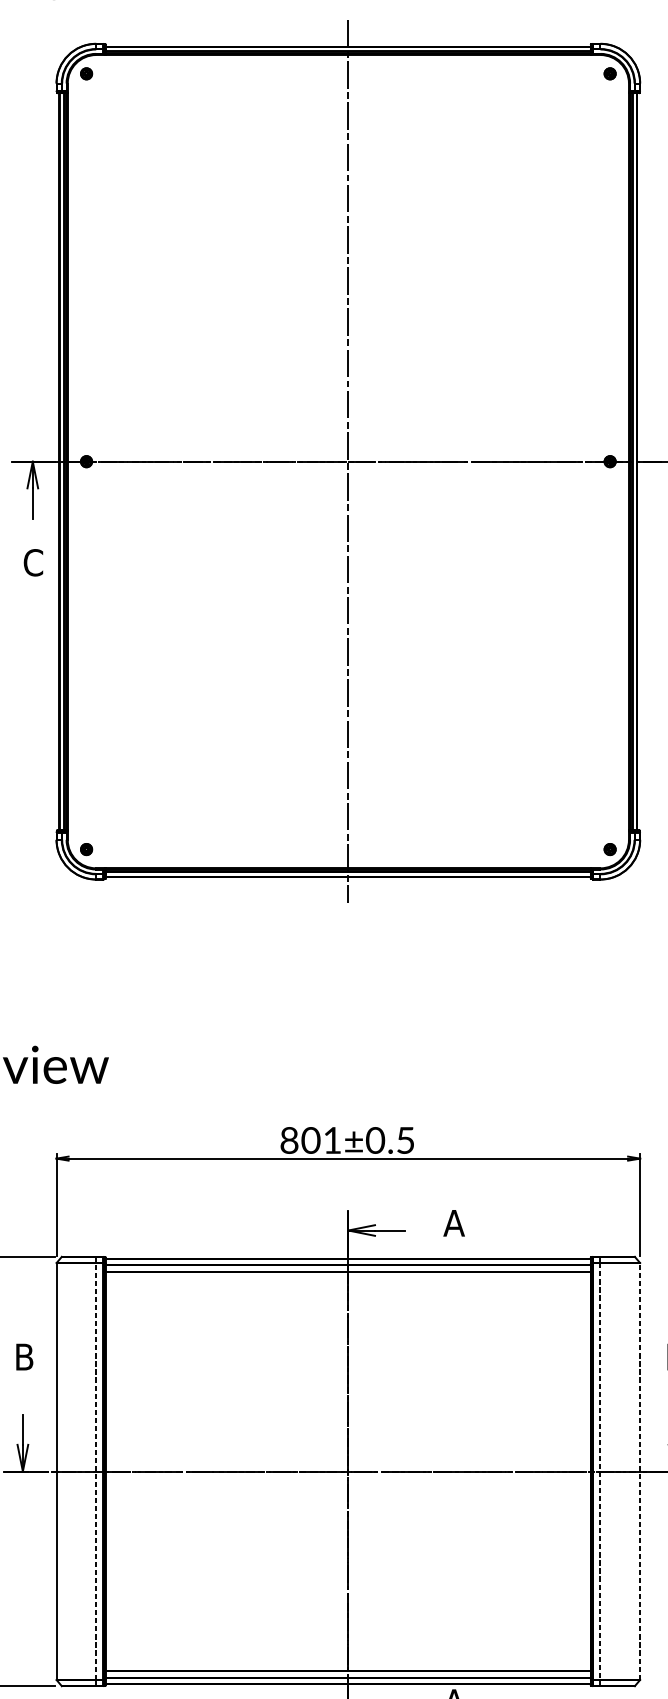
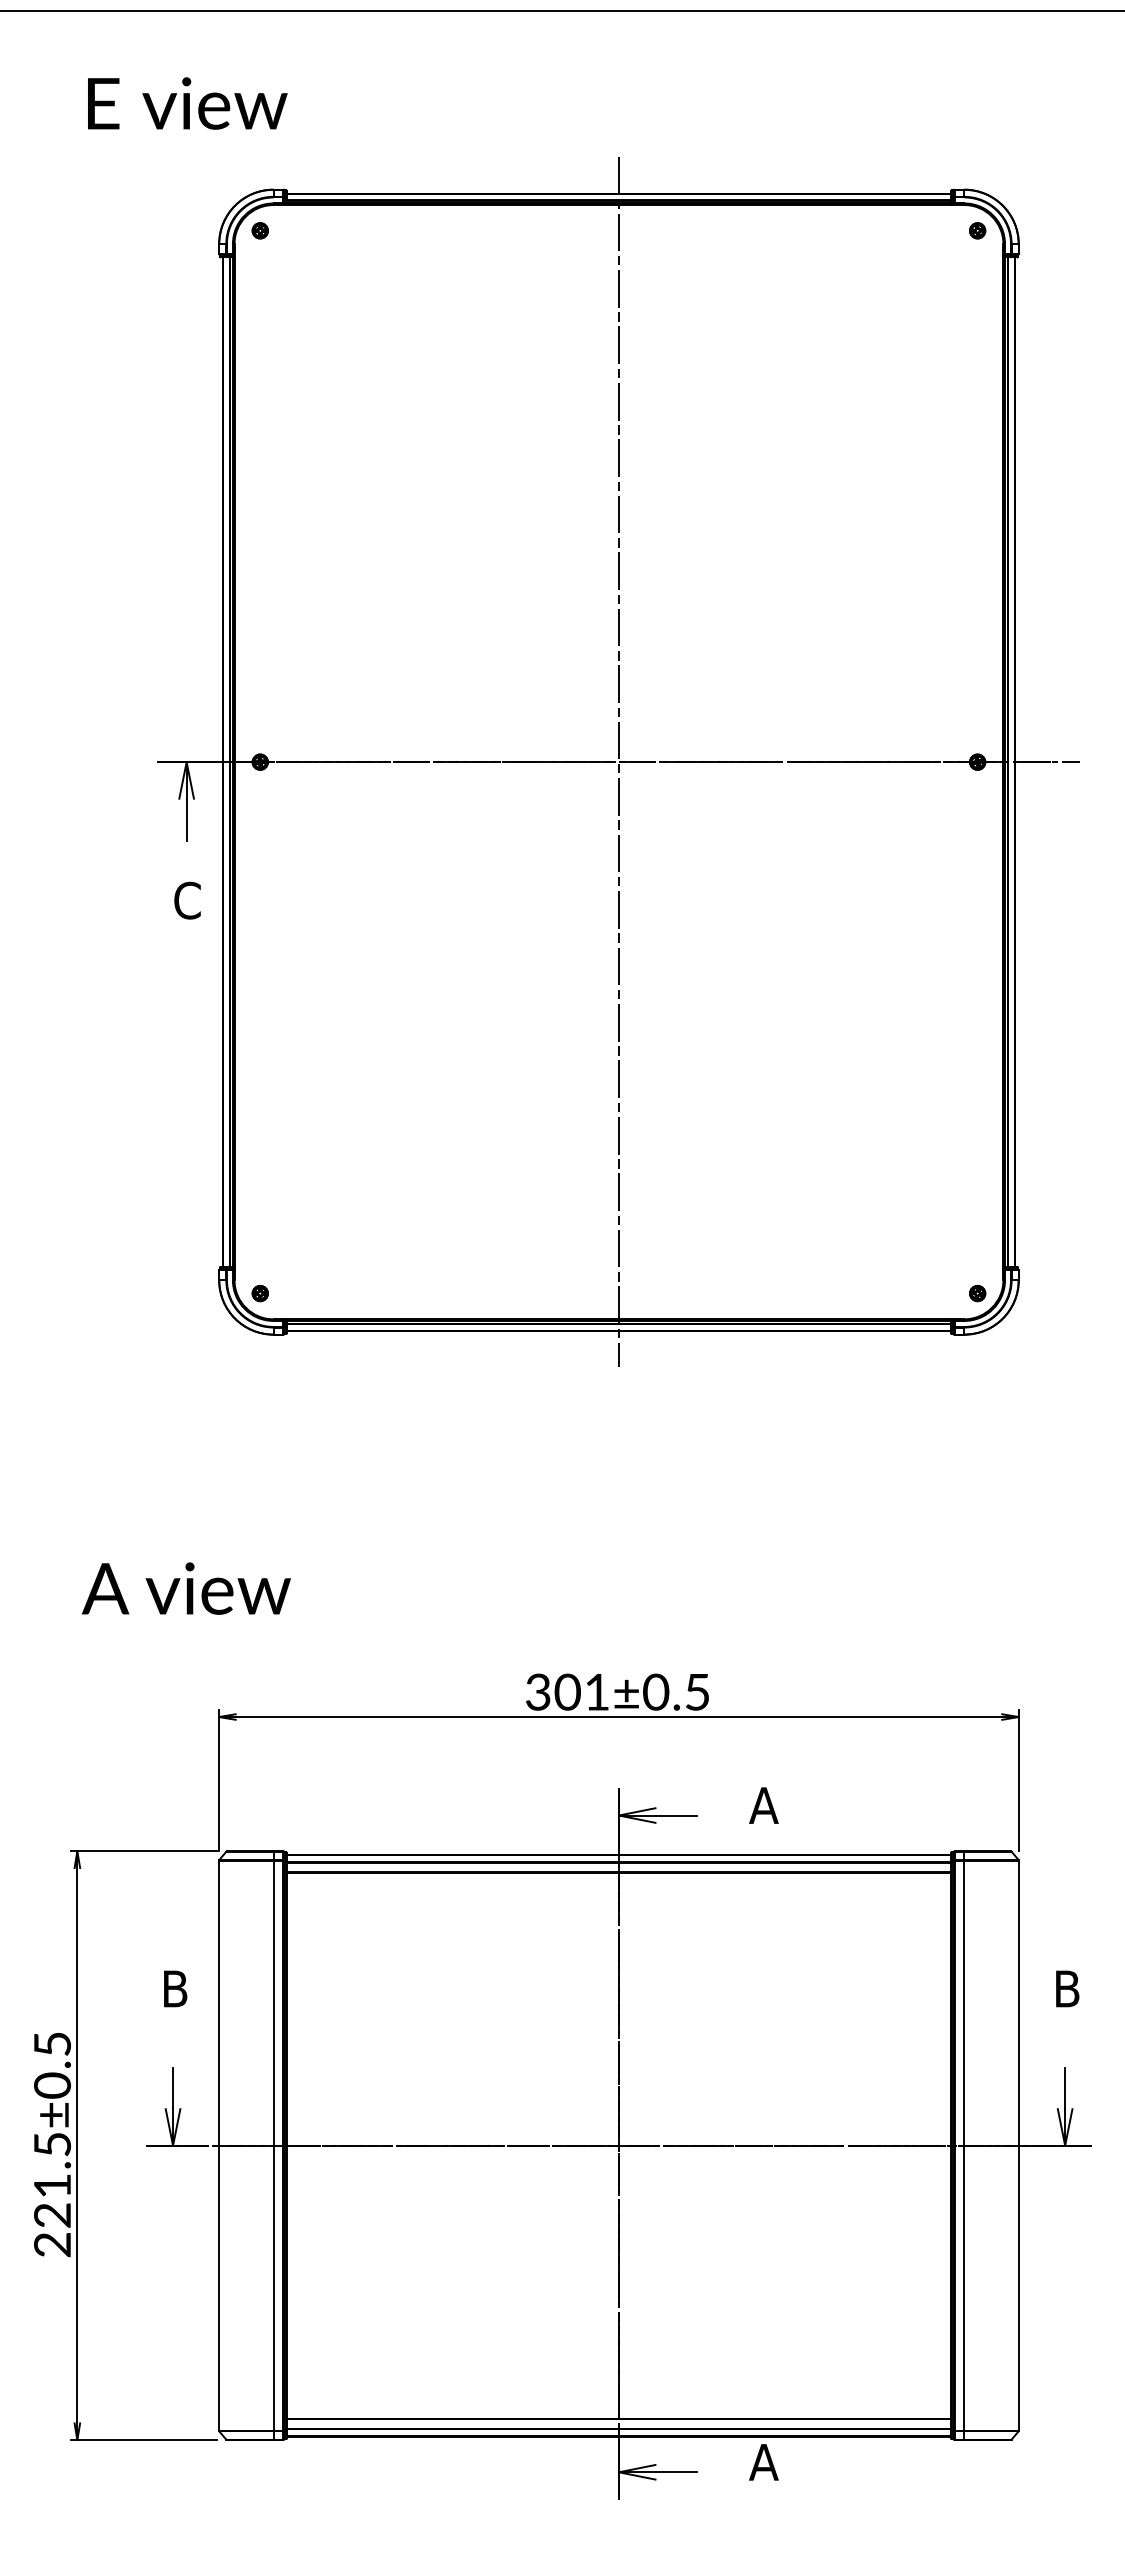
text: (289, 1140) -> (538, 1692), 801±0.5 -> 301±0.5
line: (96, 1471) -> (273, 2145), dashed -> solid
line: (639, 1471) -> (1018, 2145), dashed -> solid
line: (600, 1472) -> (964, 2146), dashed -> solid

